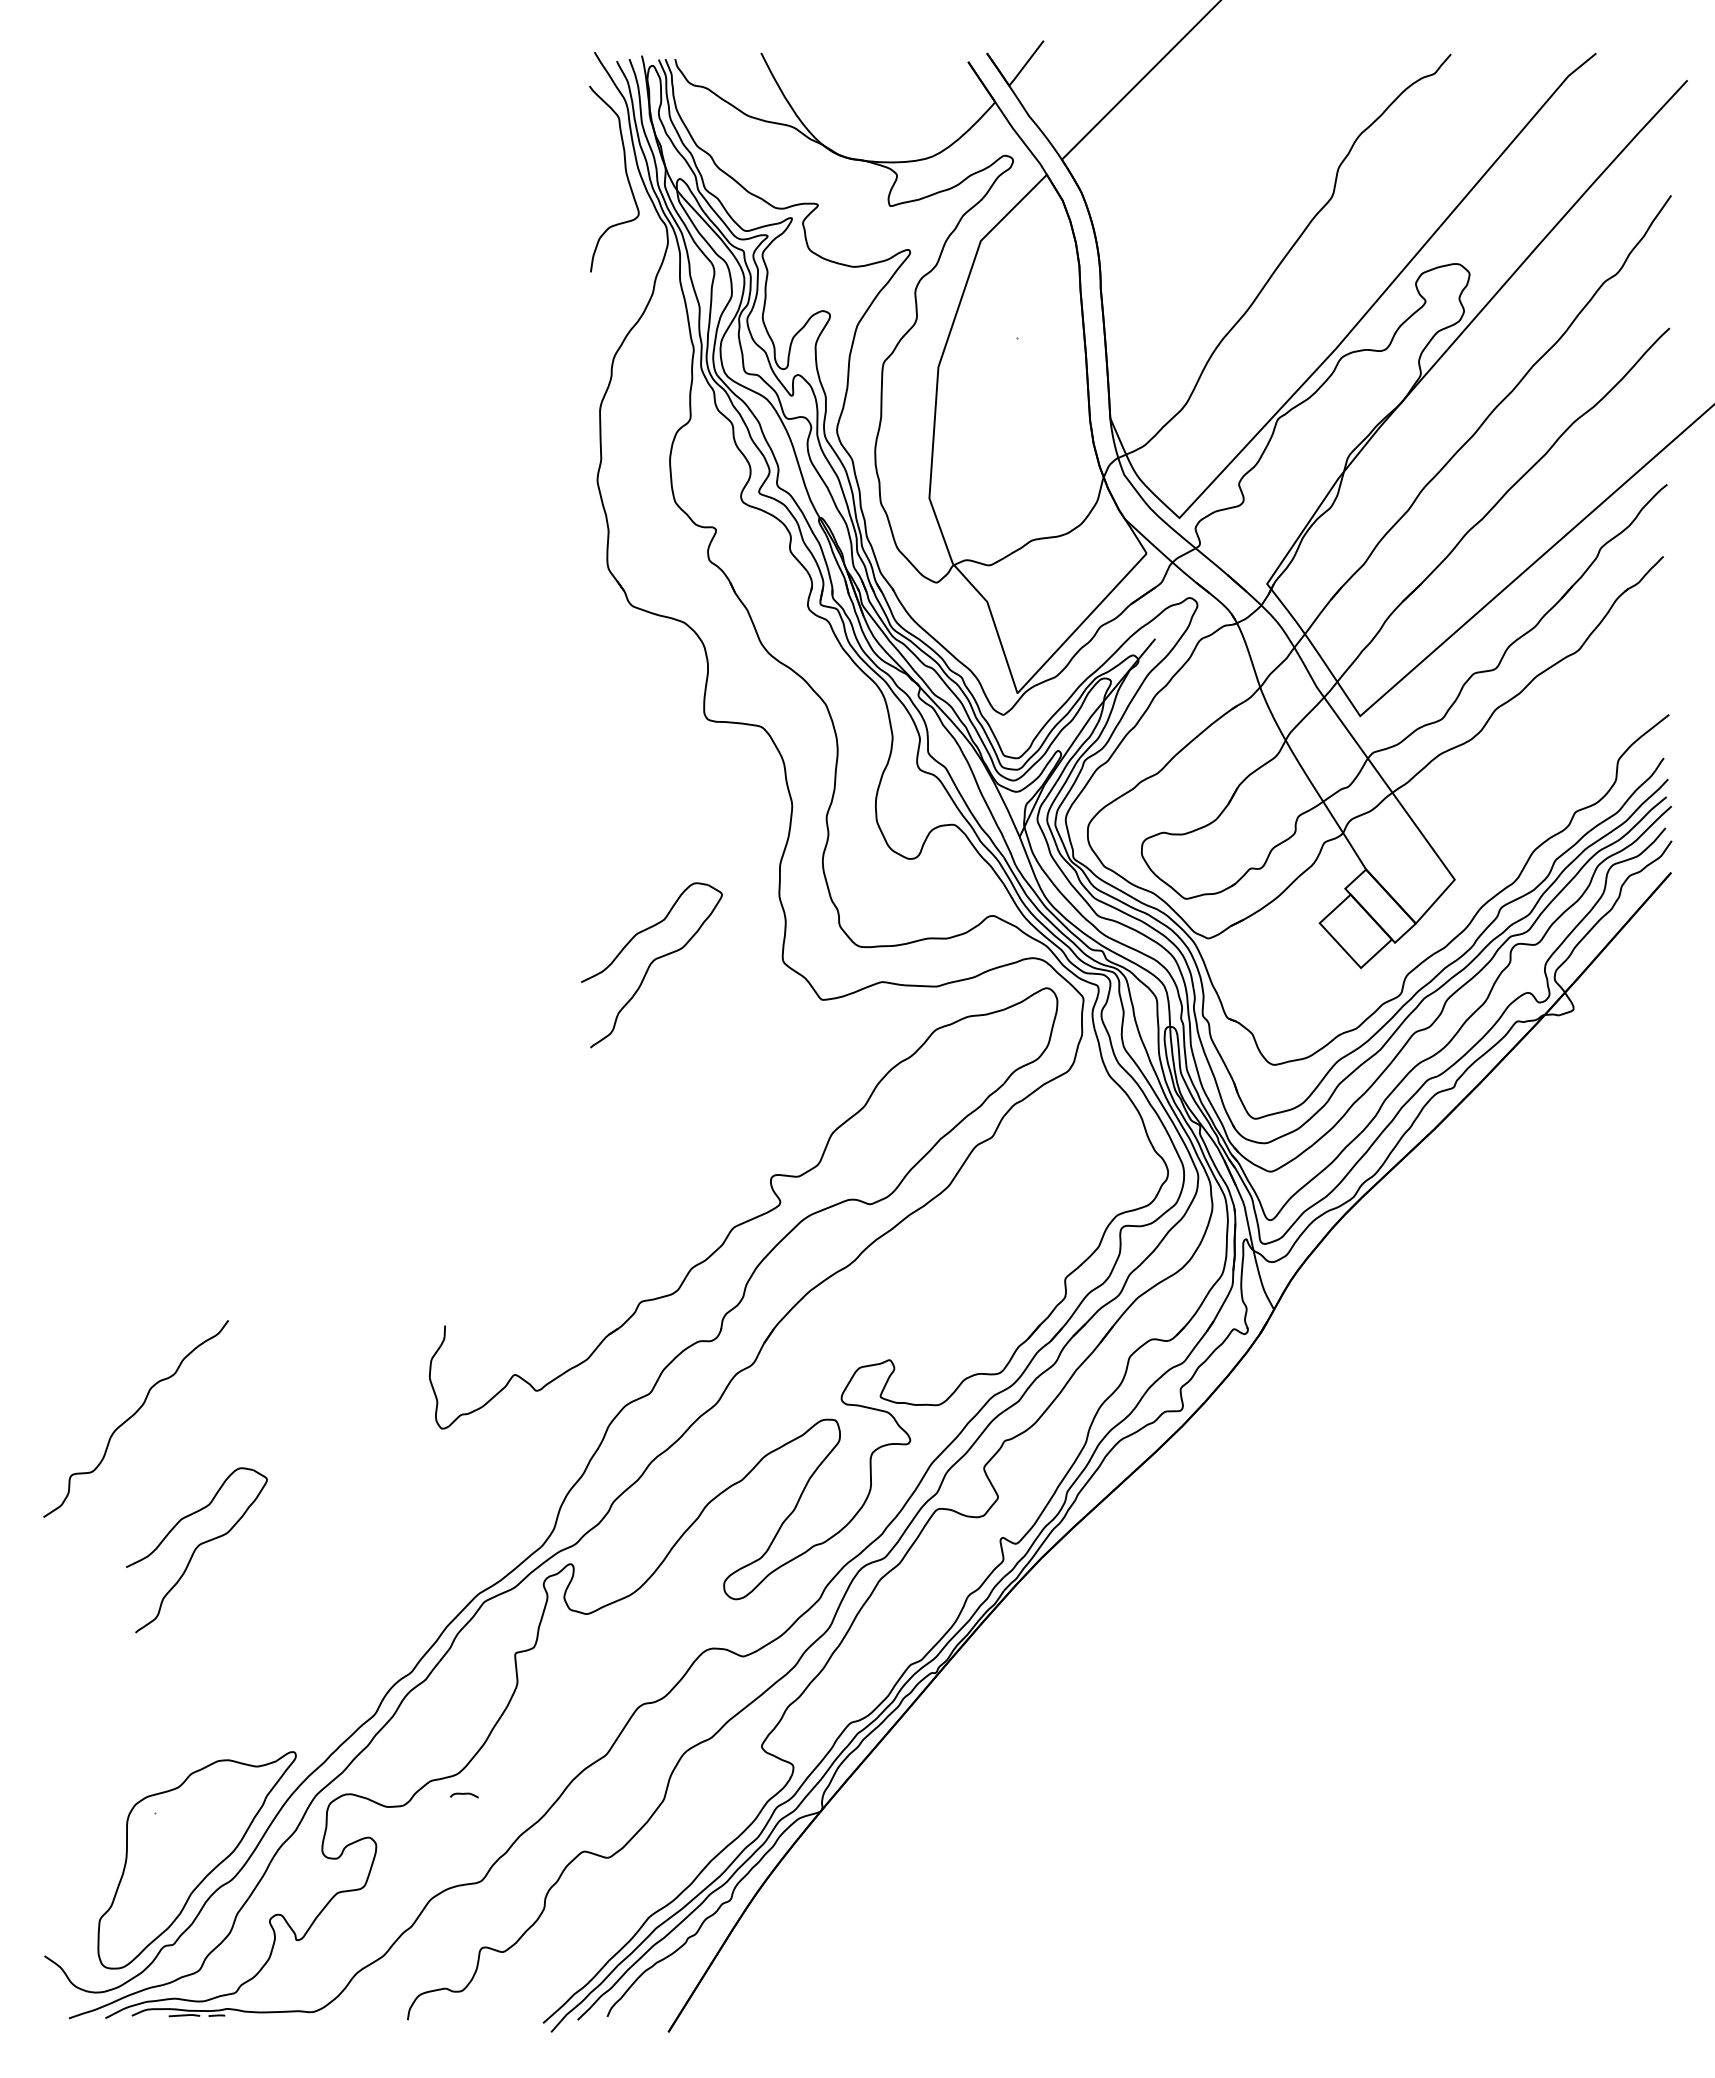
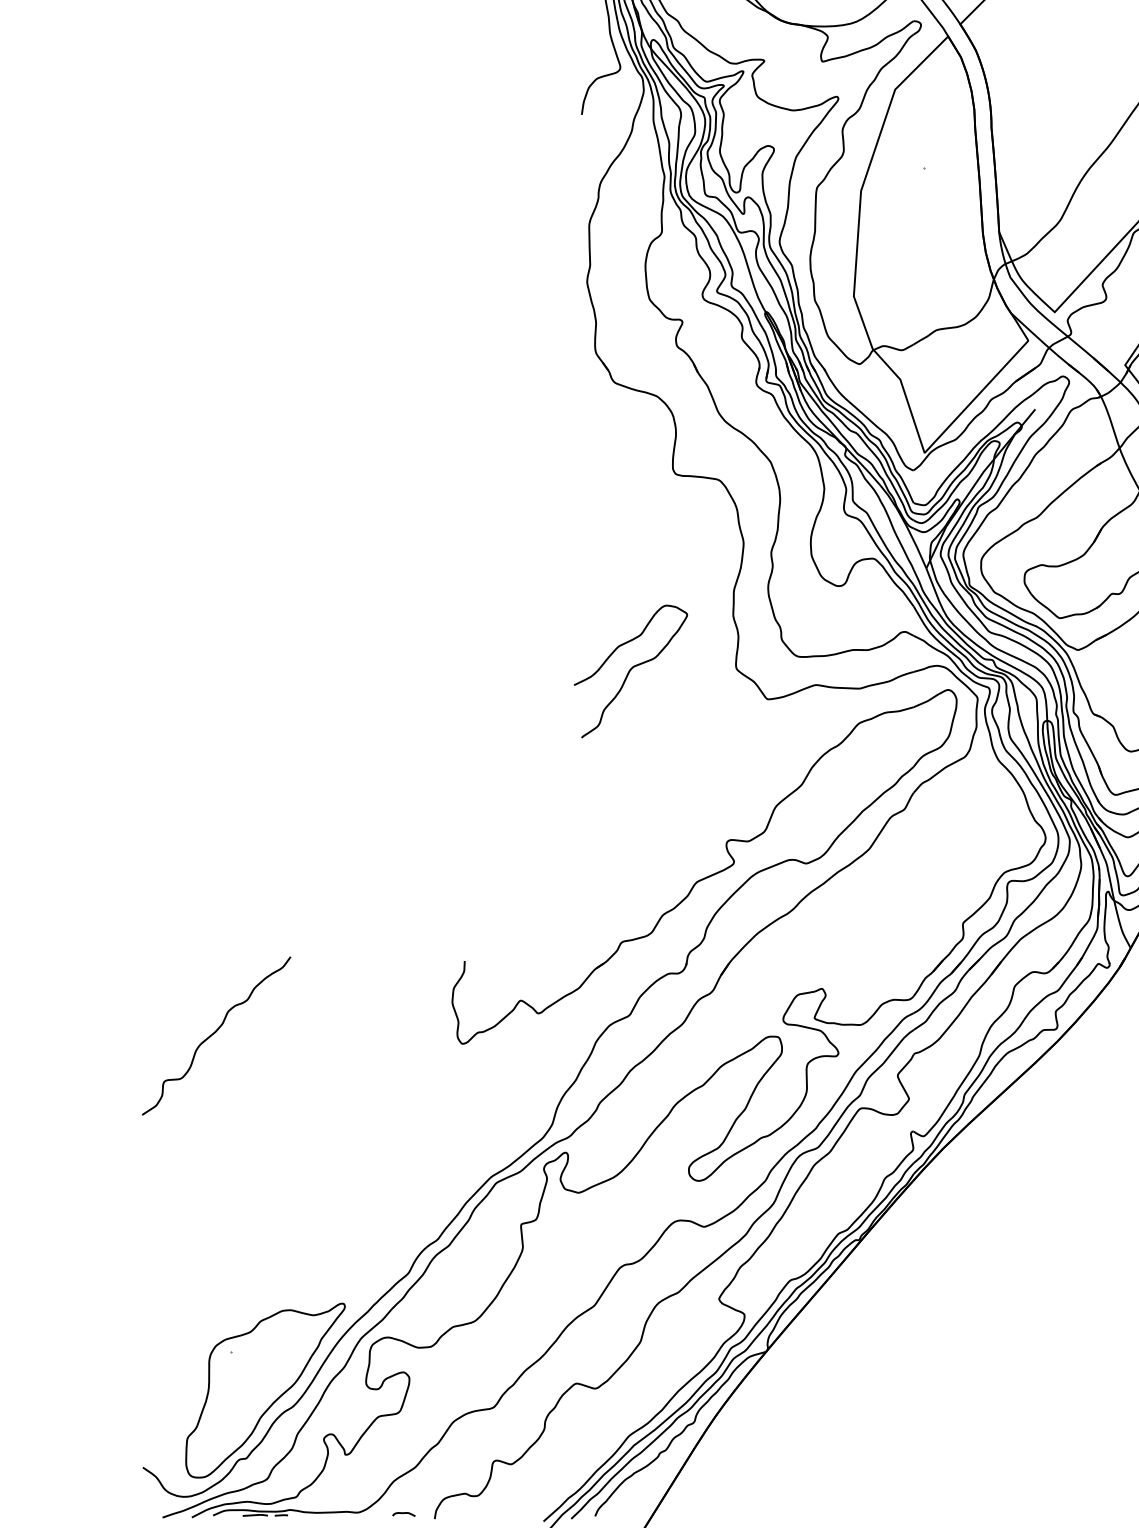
part: (196, 1550) -> (265, 1141), removed
curve: (464, 1794) -> (404, 1513), moved

